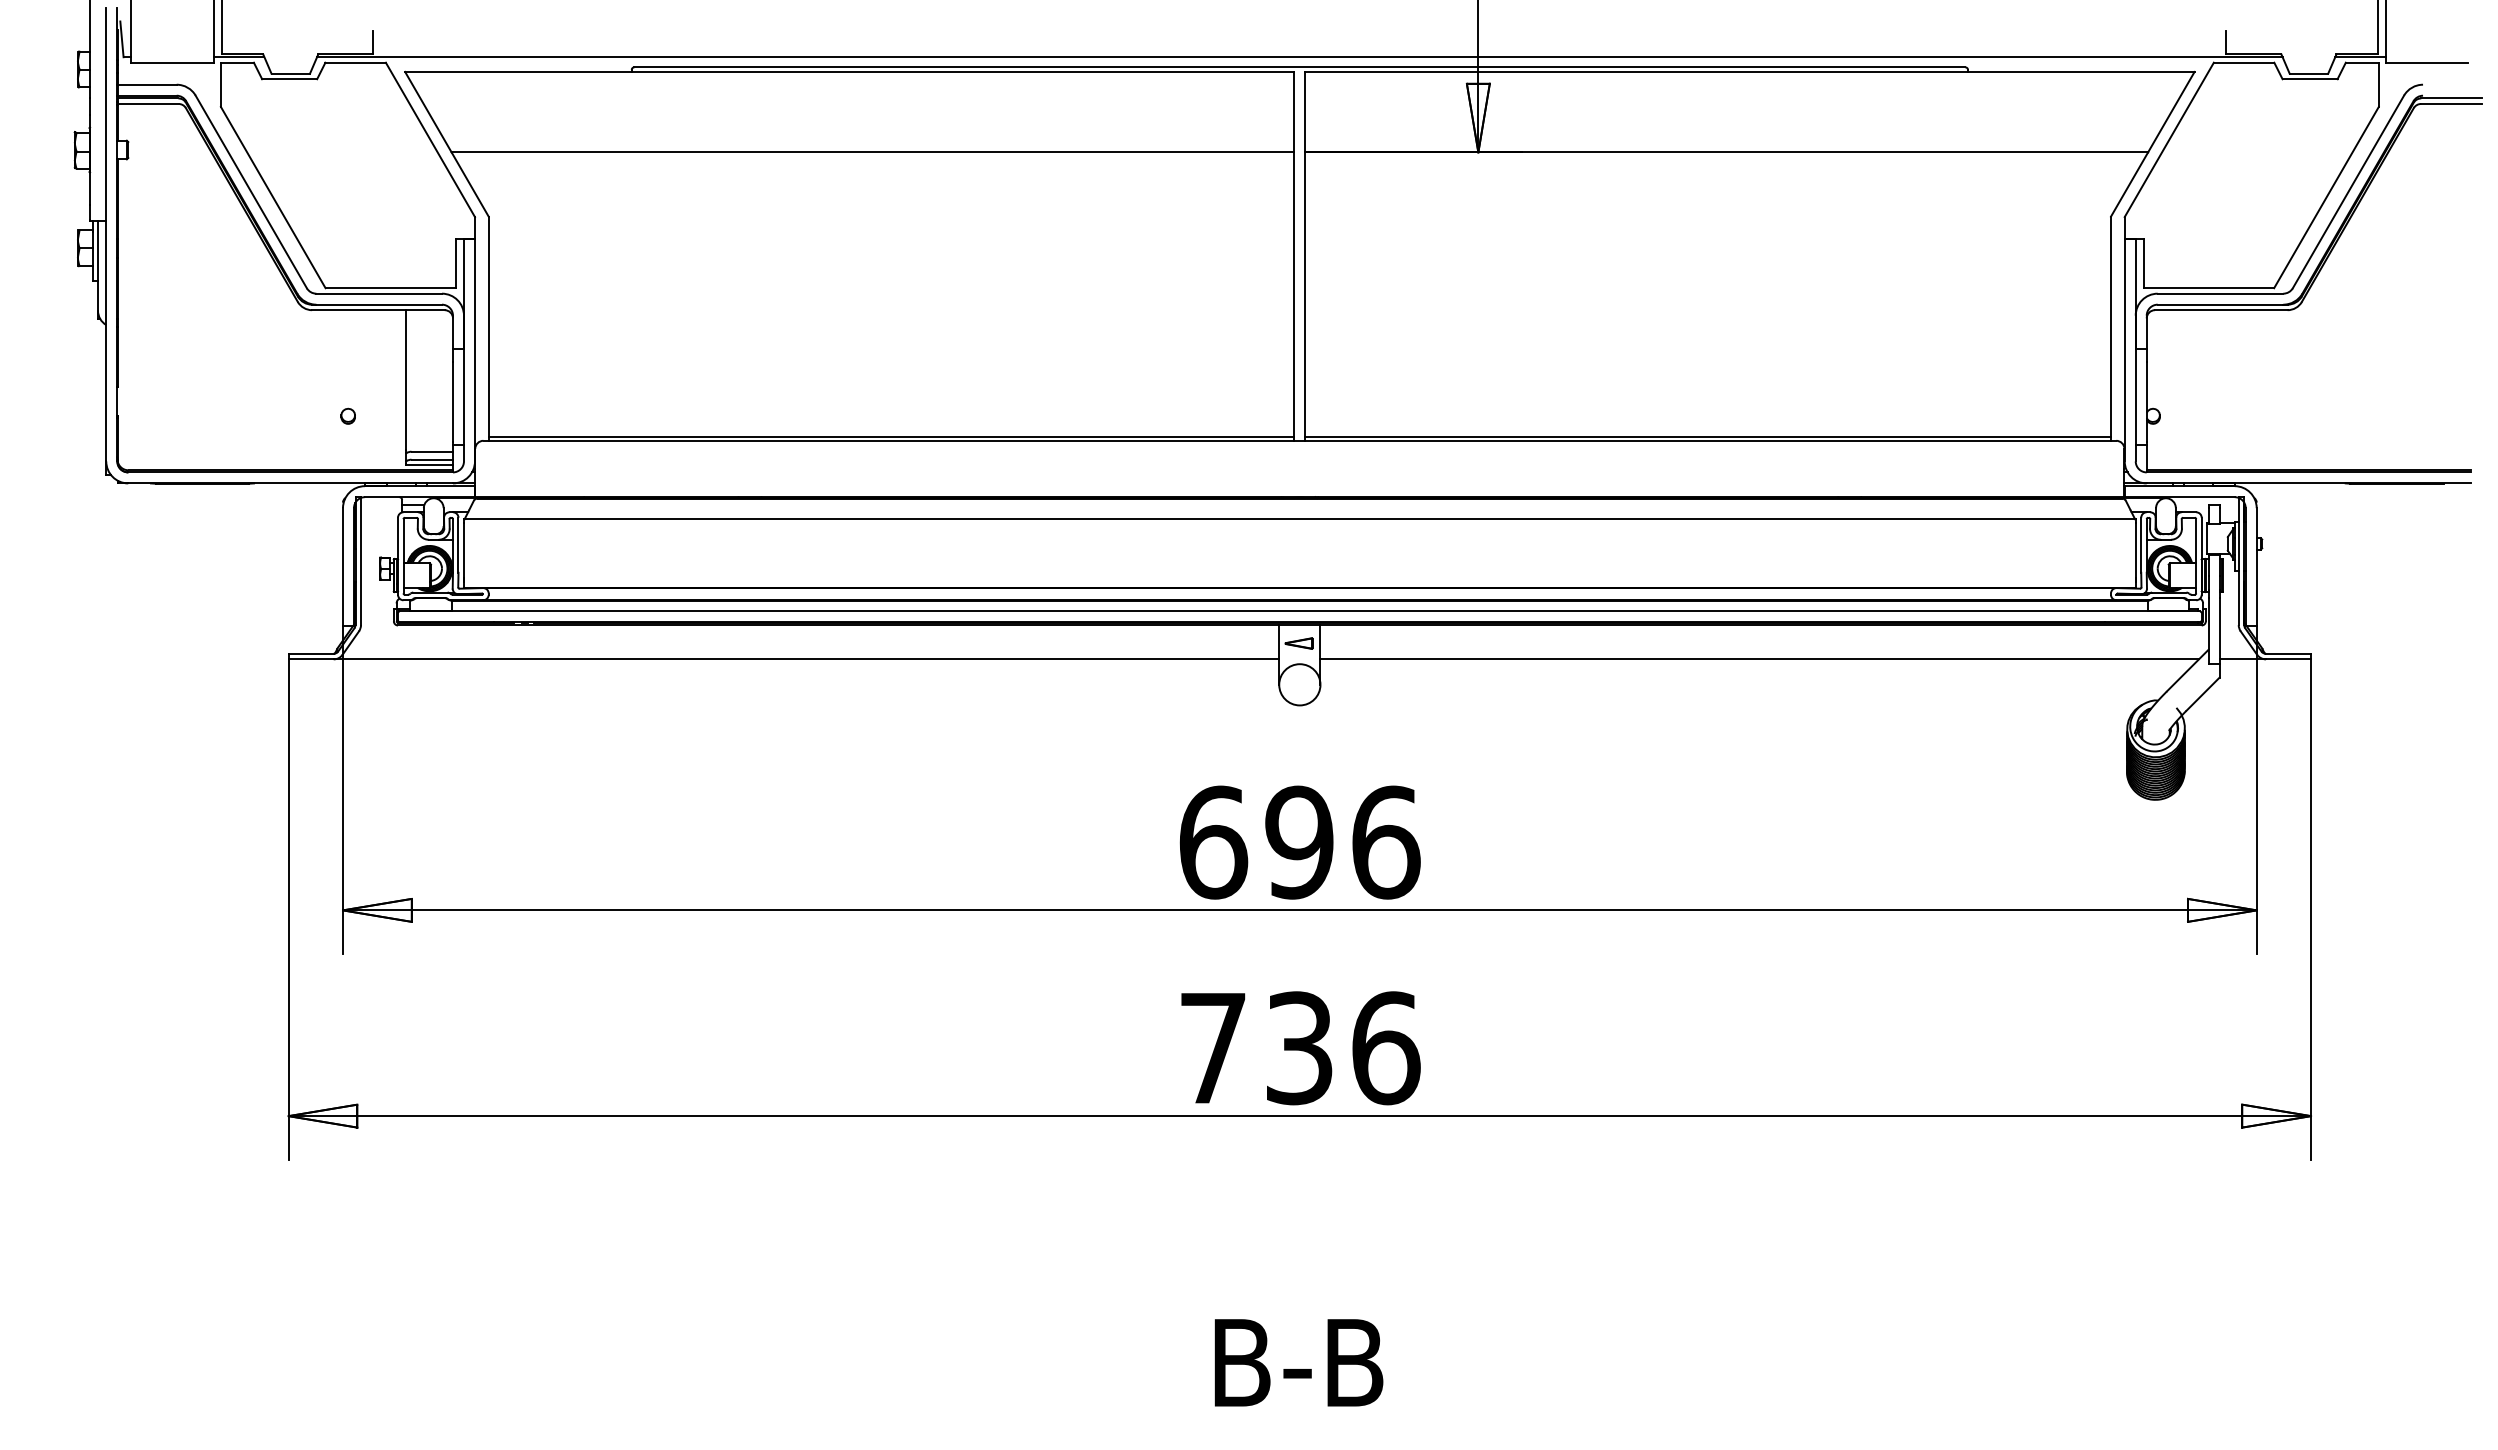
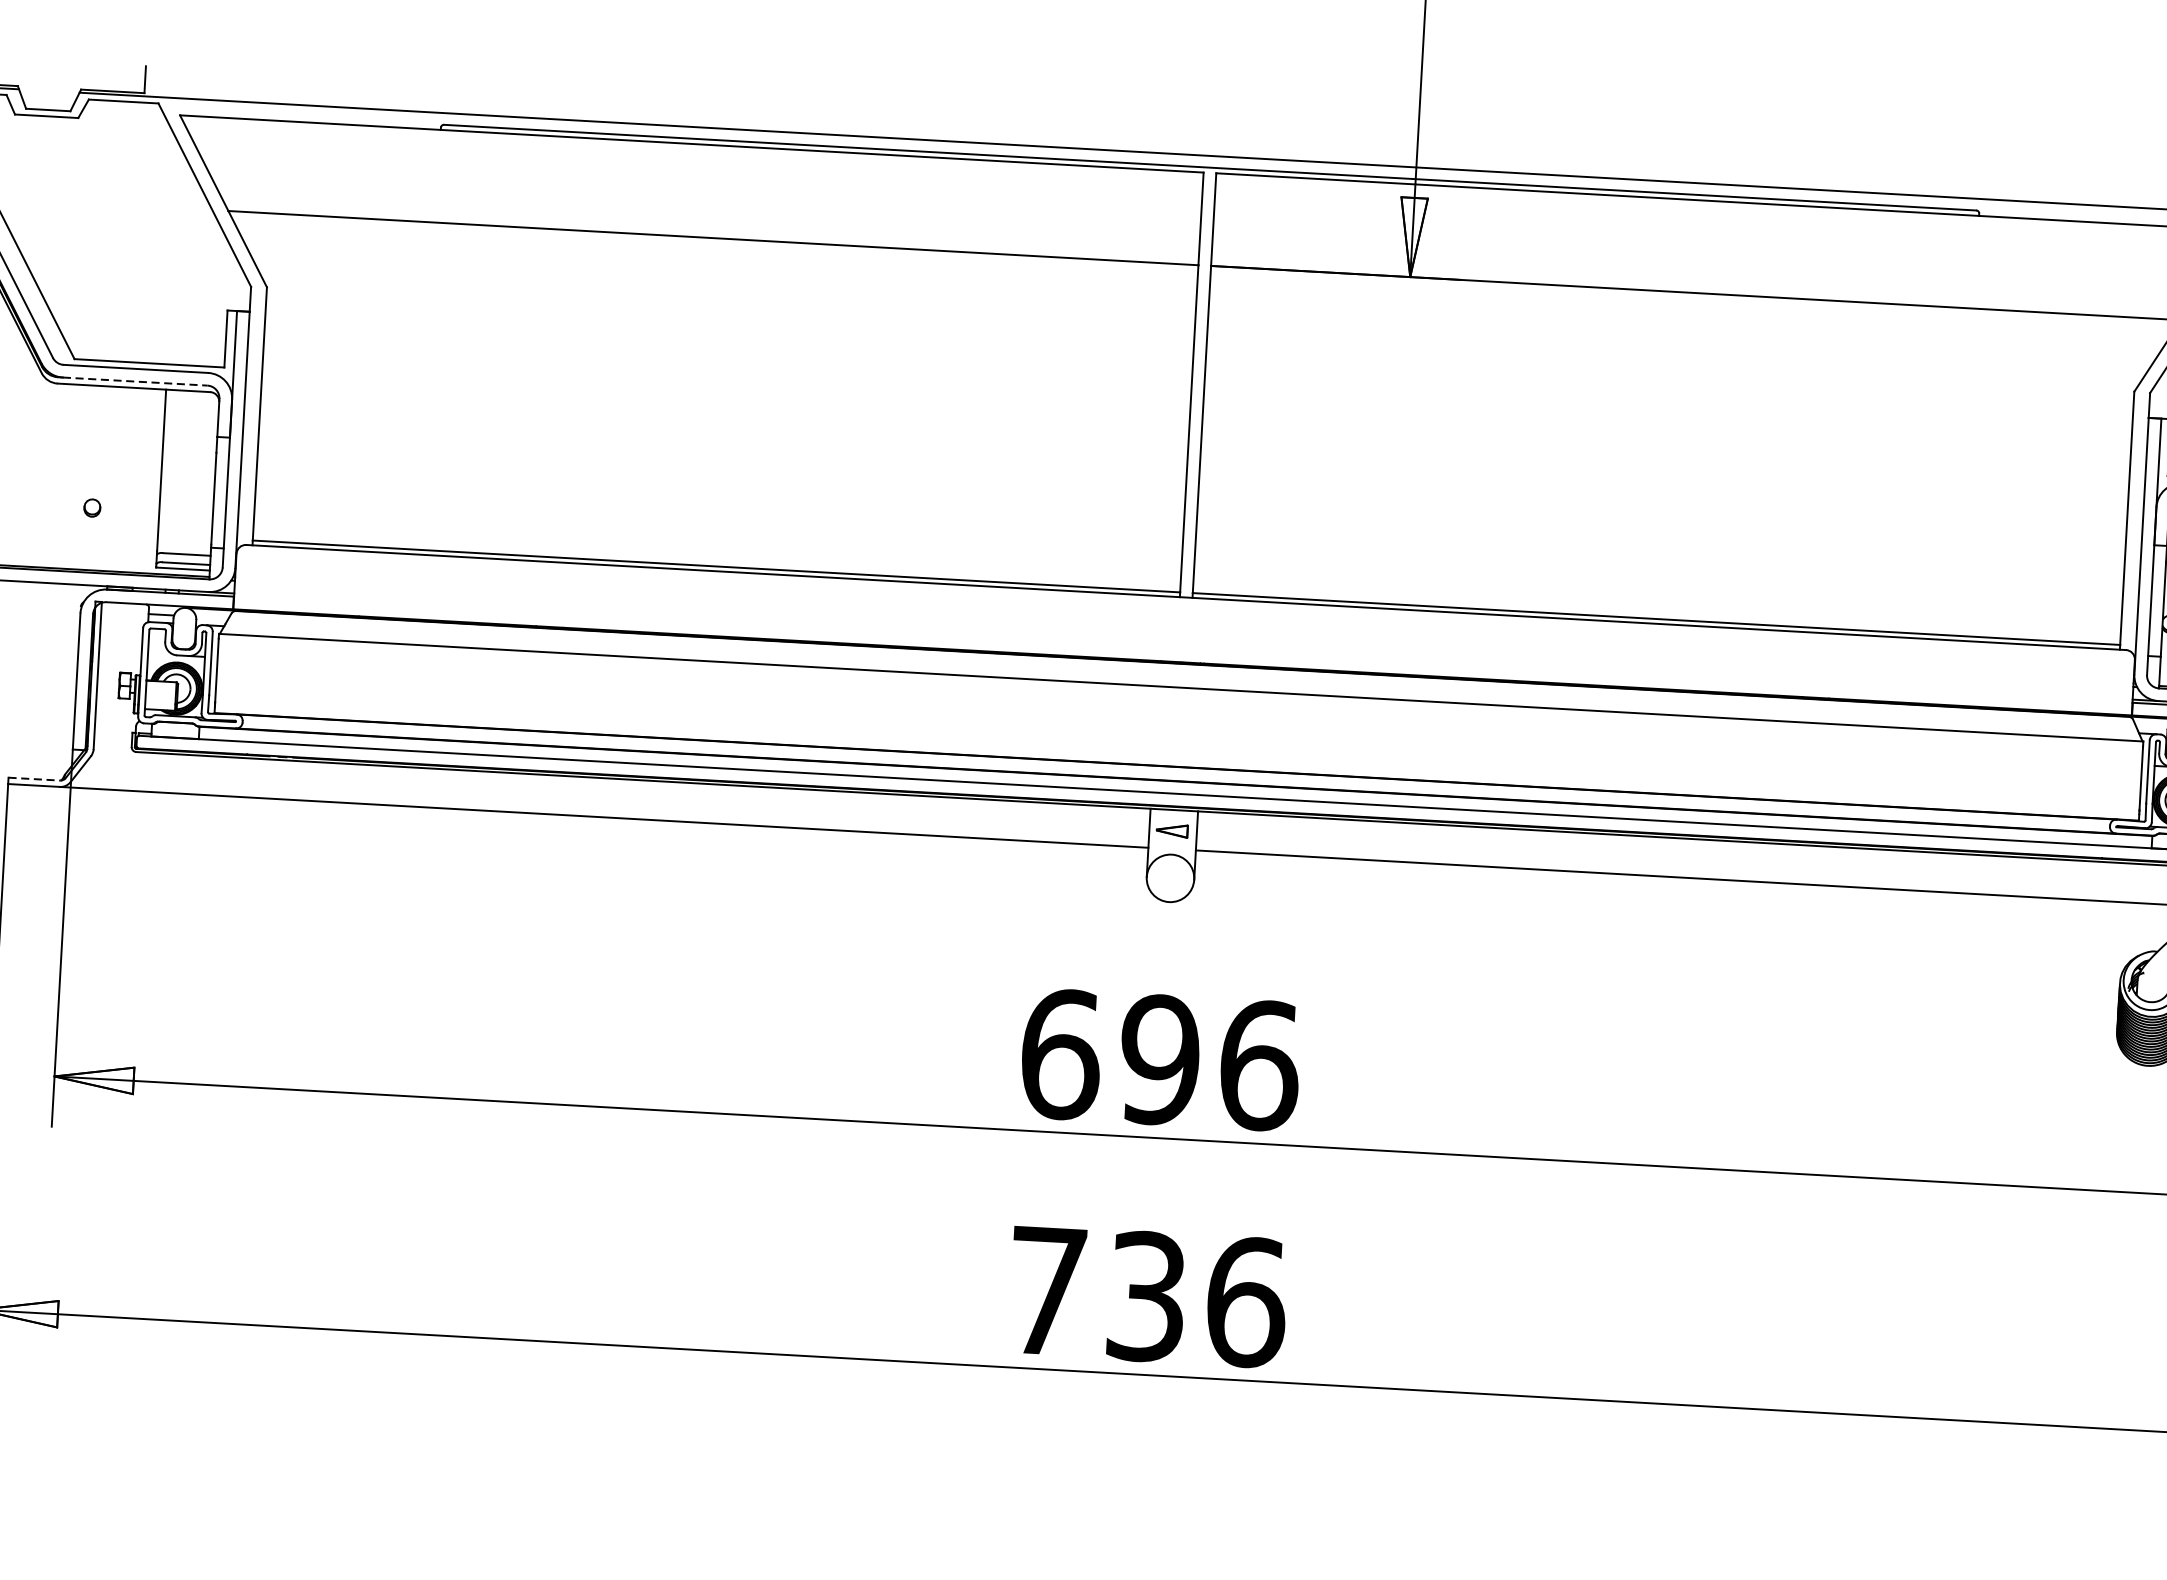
line: (379, 304) -> (135, 381), solid -> dashed
line: (311, 653) -> (34, 778), solid -> dashed

